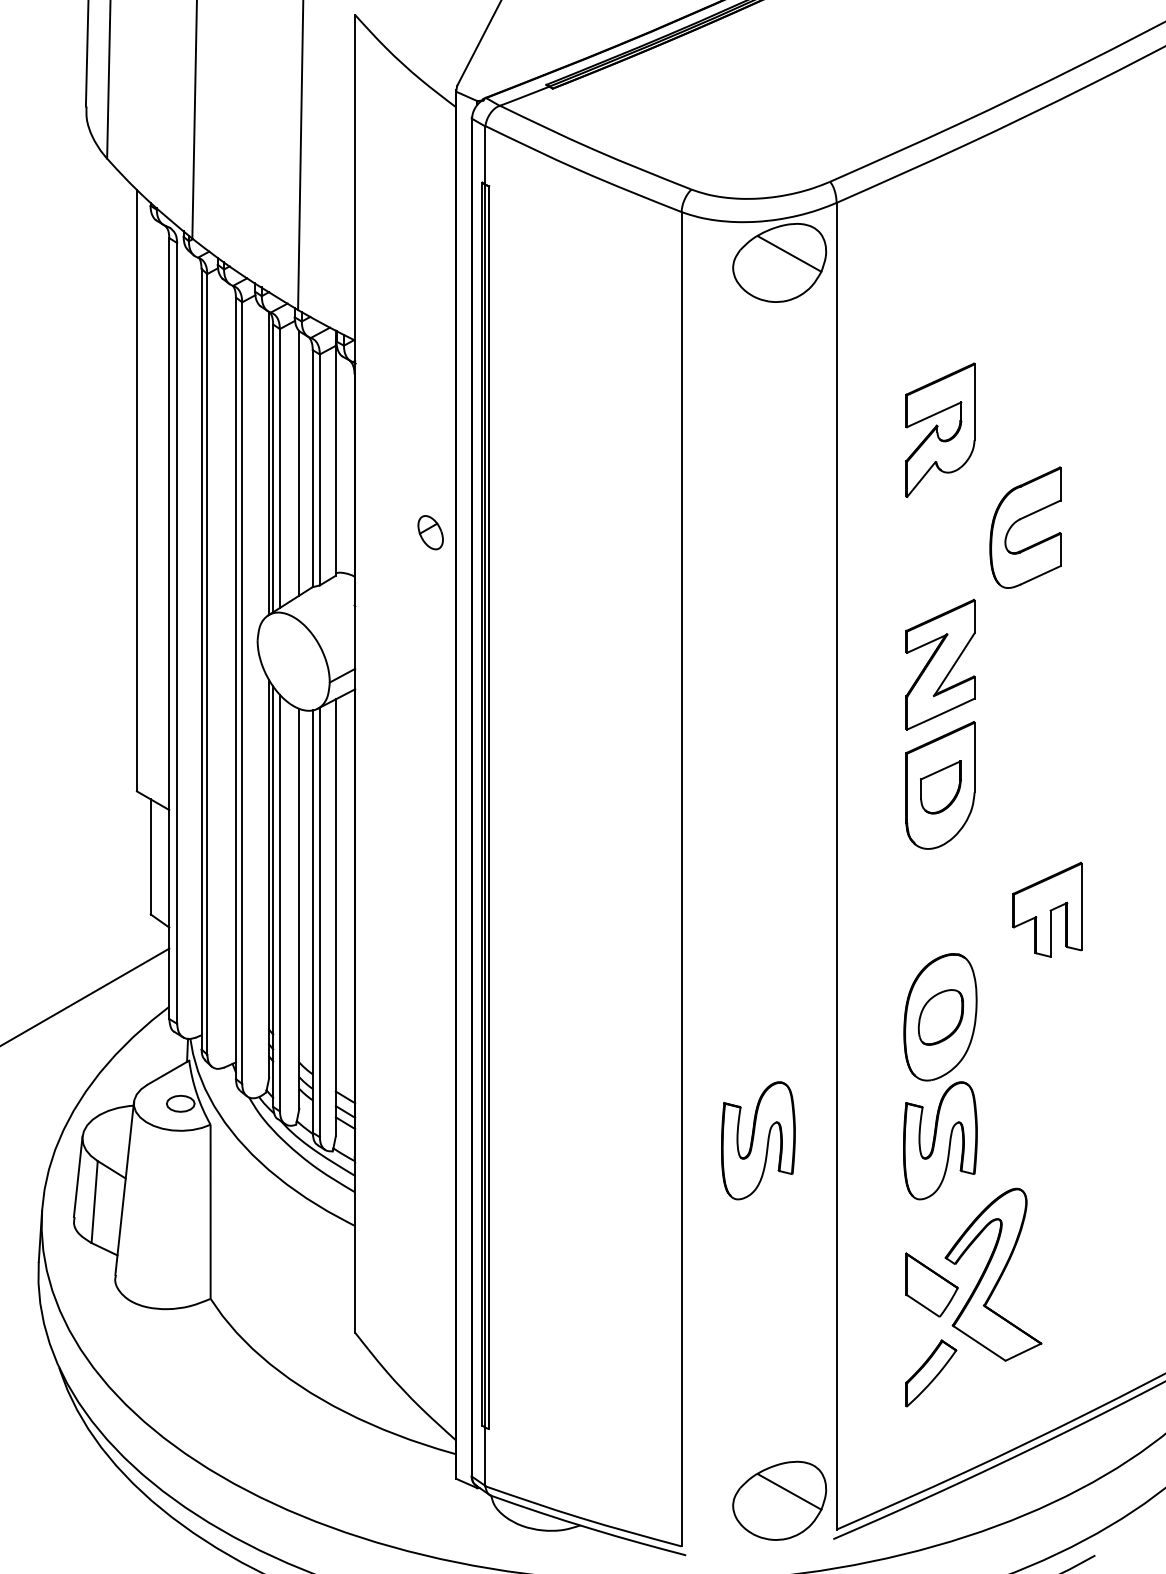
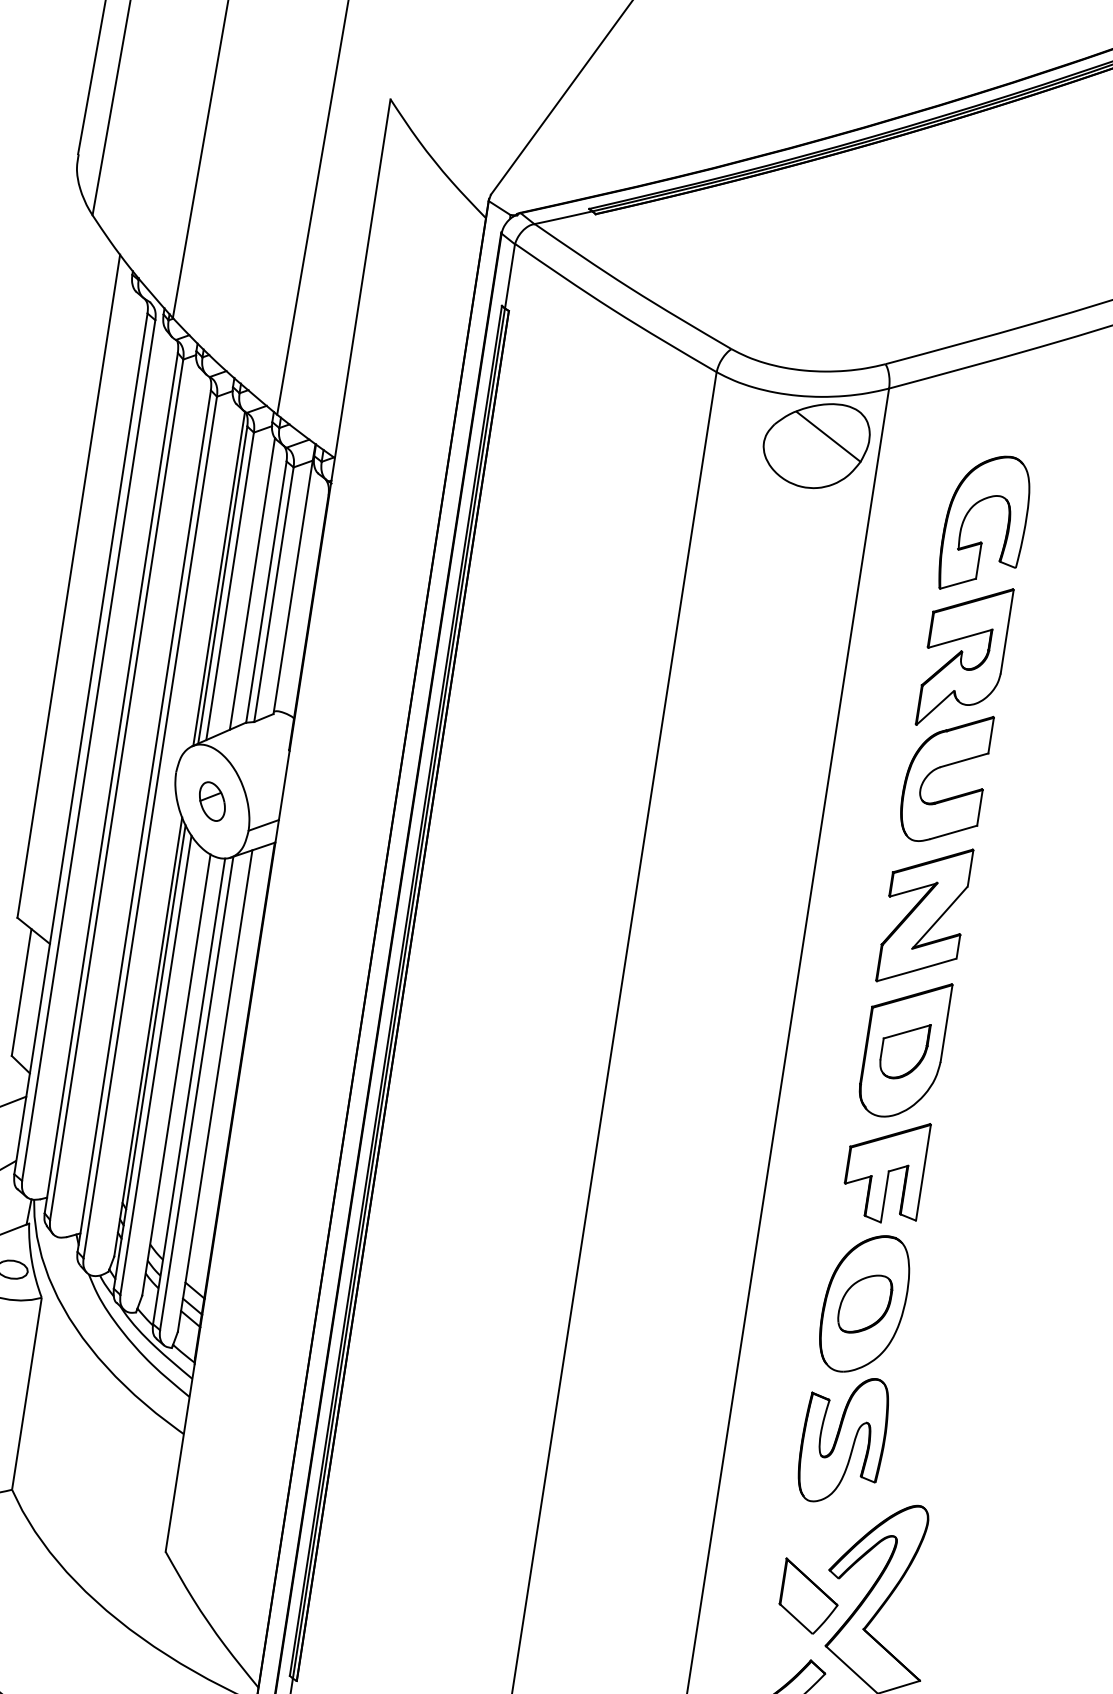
part: (939, 325) -> (981, 541), added
part: (1022, 519) -> (943, 767), moved
part: (430, 532) -> (212, 801), moved
part: (1047, 909) -> (885, 1169), moved
part: (758, 1140) -> (643, 1408), removed

